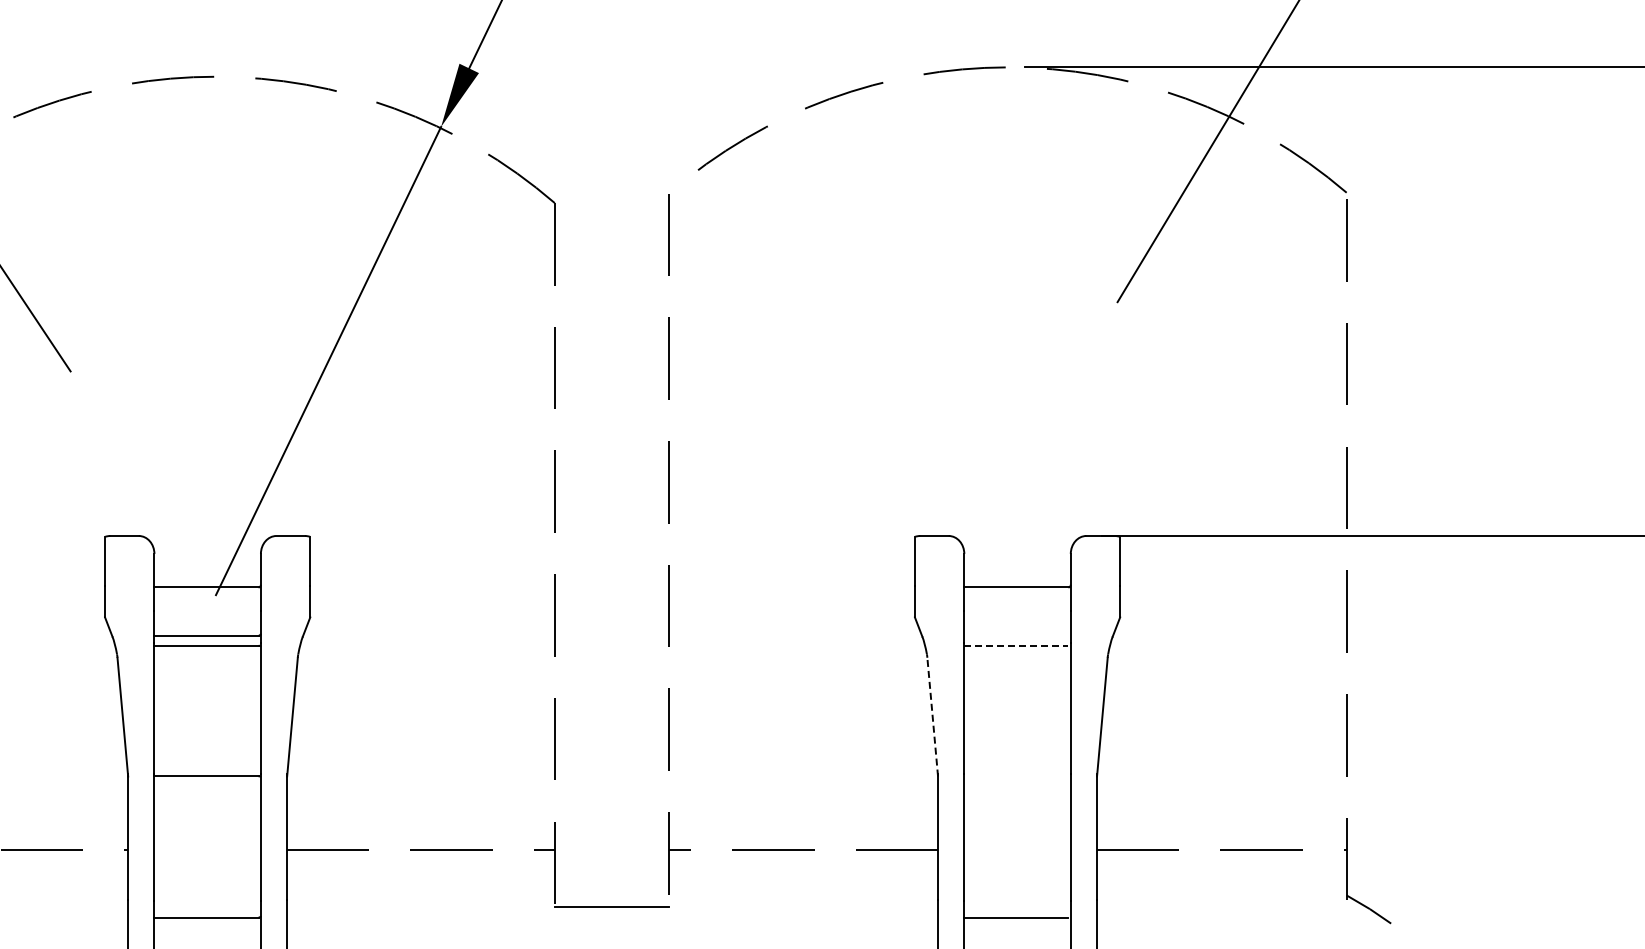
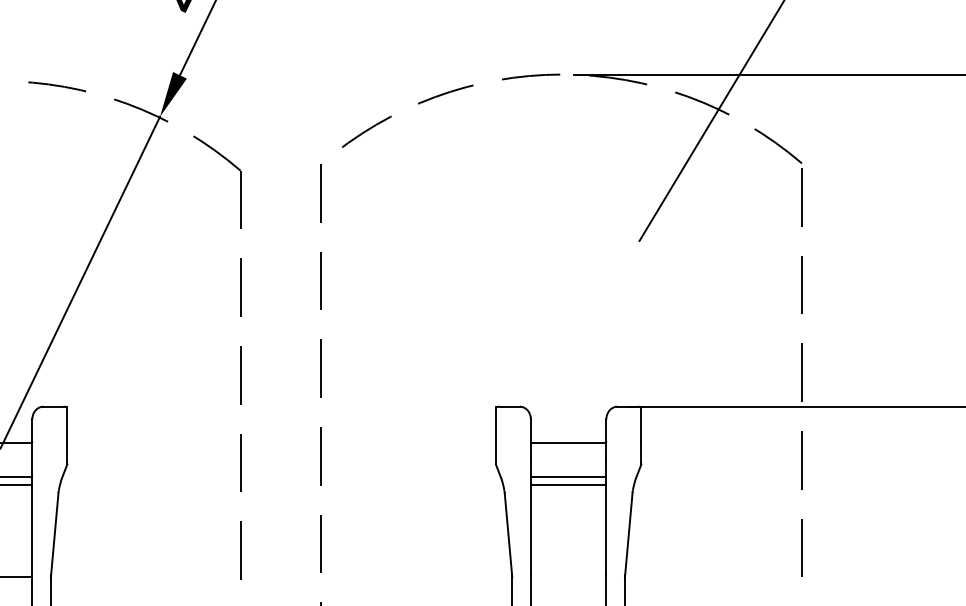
line: (1016, 635) -> (567, 477), added
line: (1016, 645) -> (567, 484), dashed -> solid
line: (932, 717) -> (508, 535), dashed -> solid

